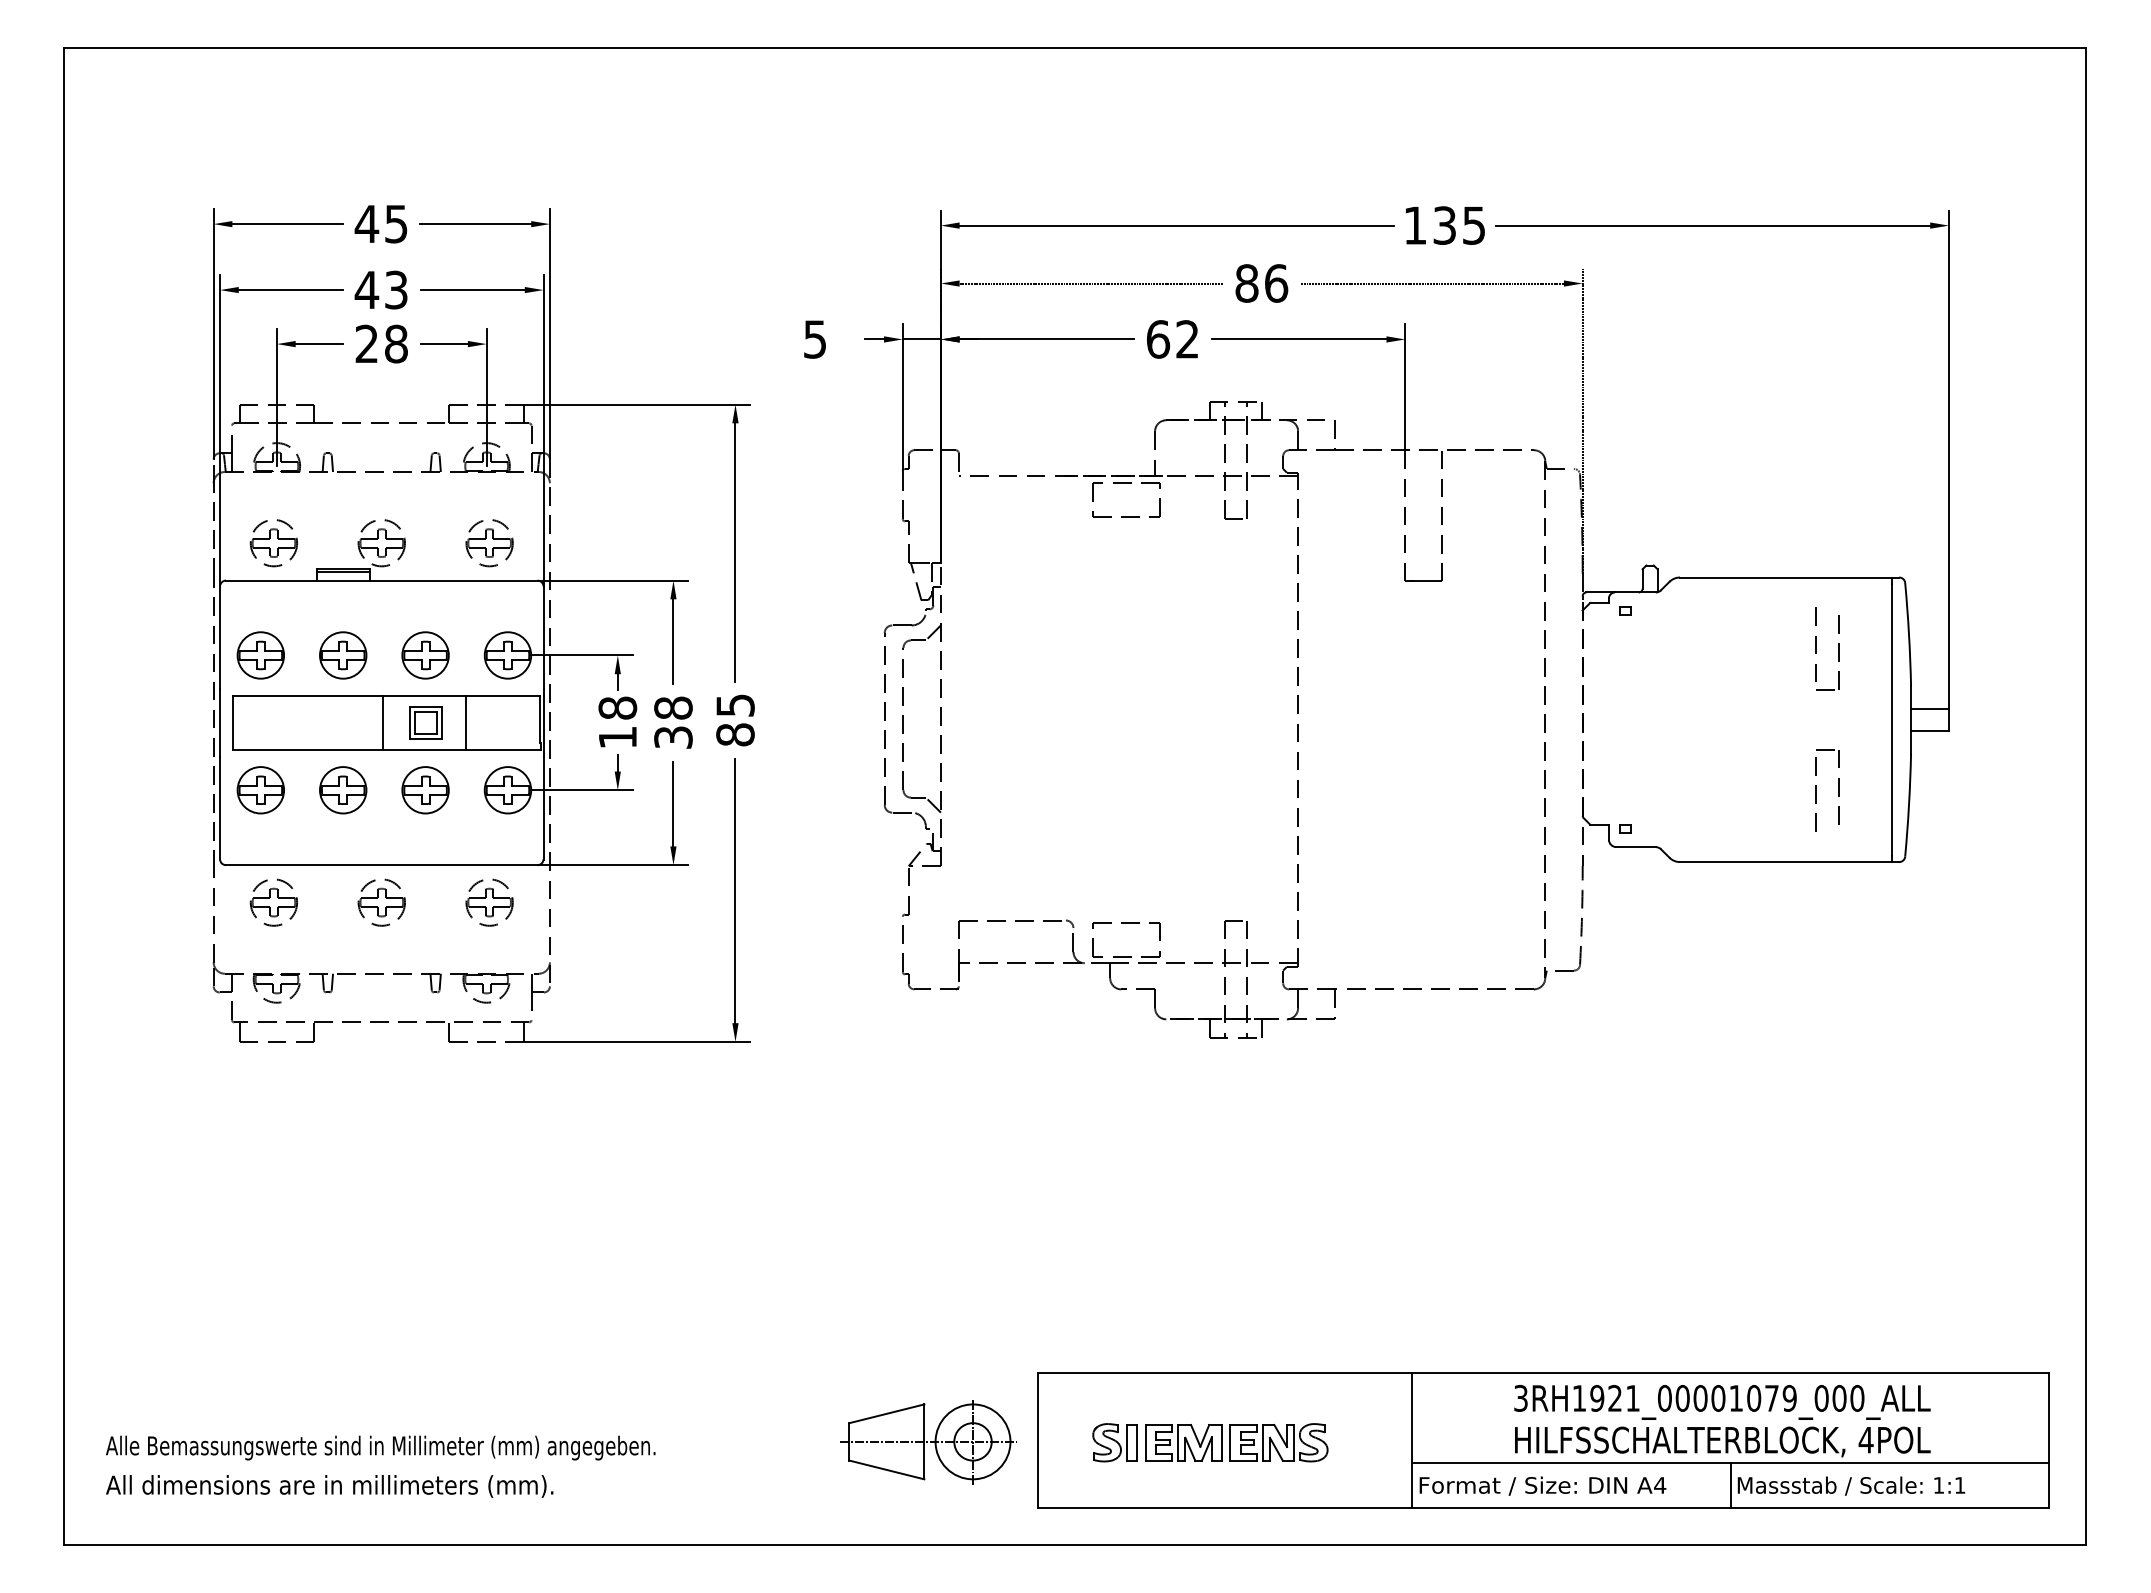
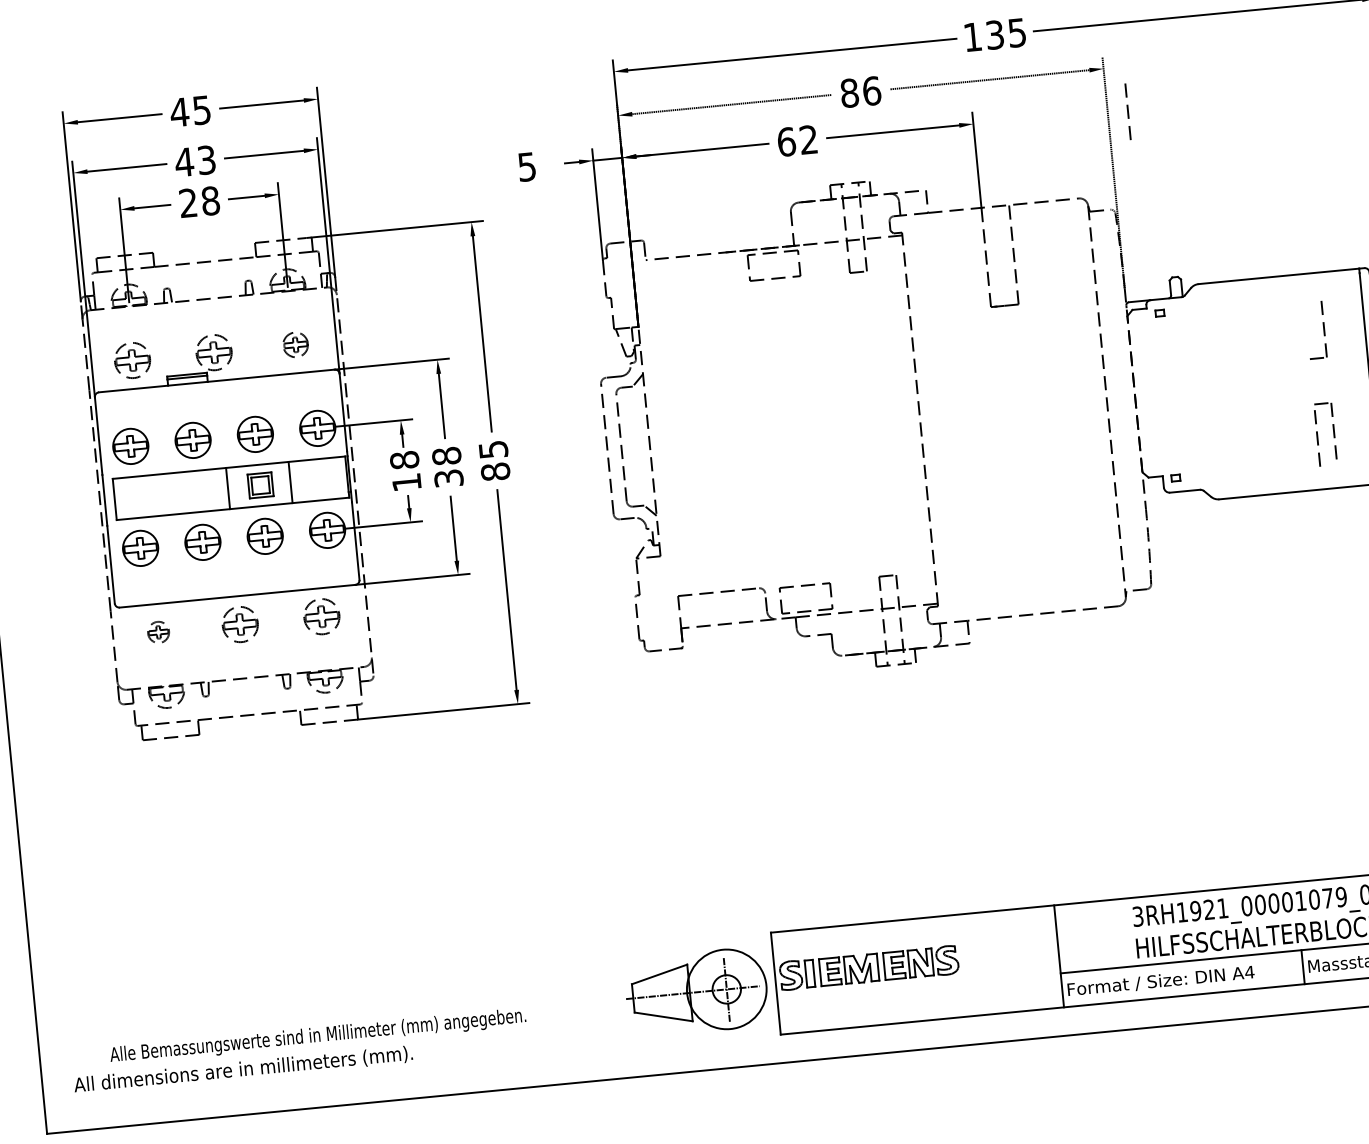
part: (489, 543) -> (295, 345), size x0.7
line: (1815, 644) -> (1127, 111), moved
part: (273, 902) -> (158, 632), size x0.6
circle: (972, 1441) -> (726, 989), size x1.4
part: (1210, 1442) -> (869, 967), moved
text: (380, 1447) -> (317, 1036), moved

